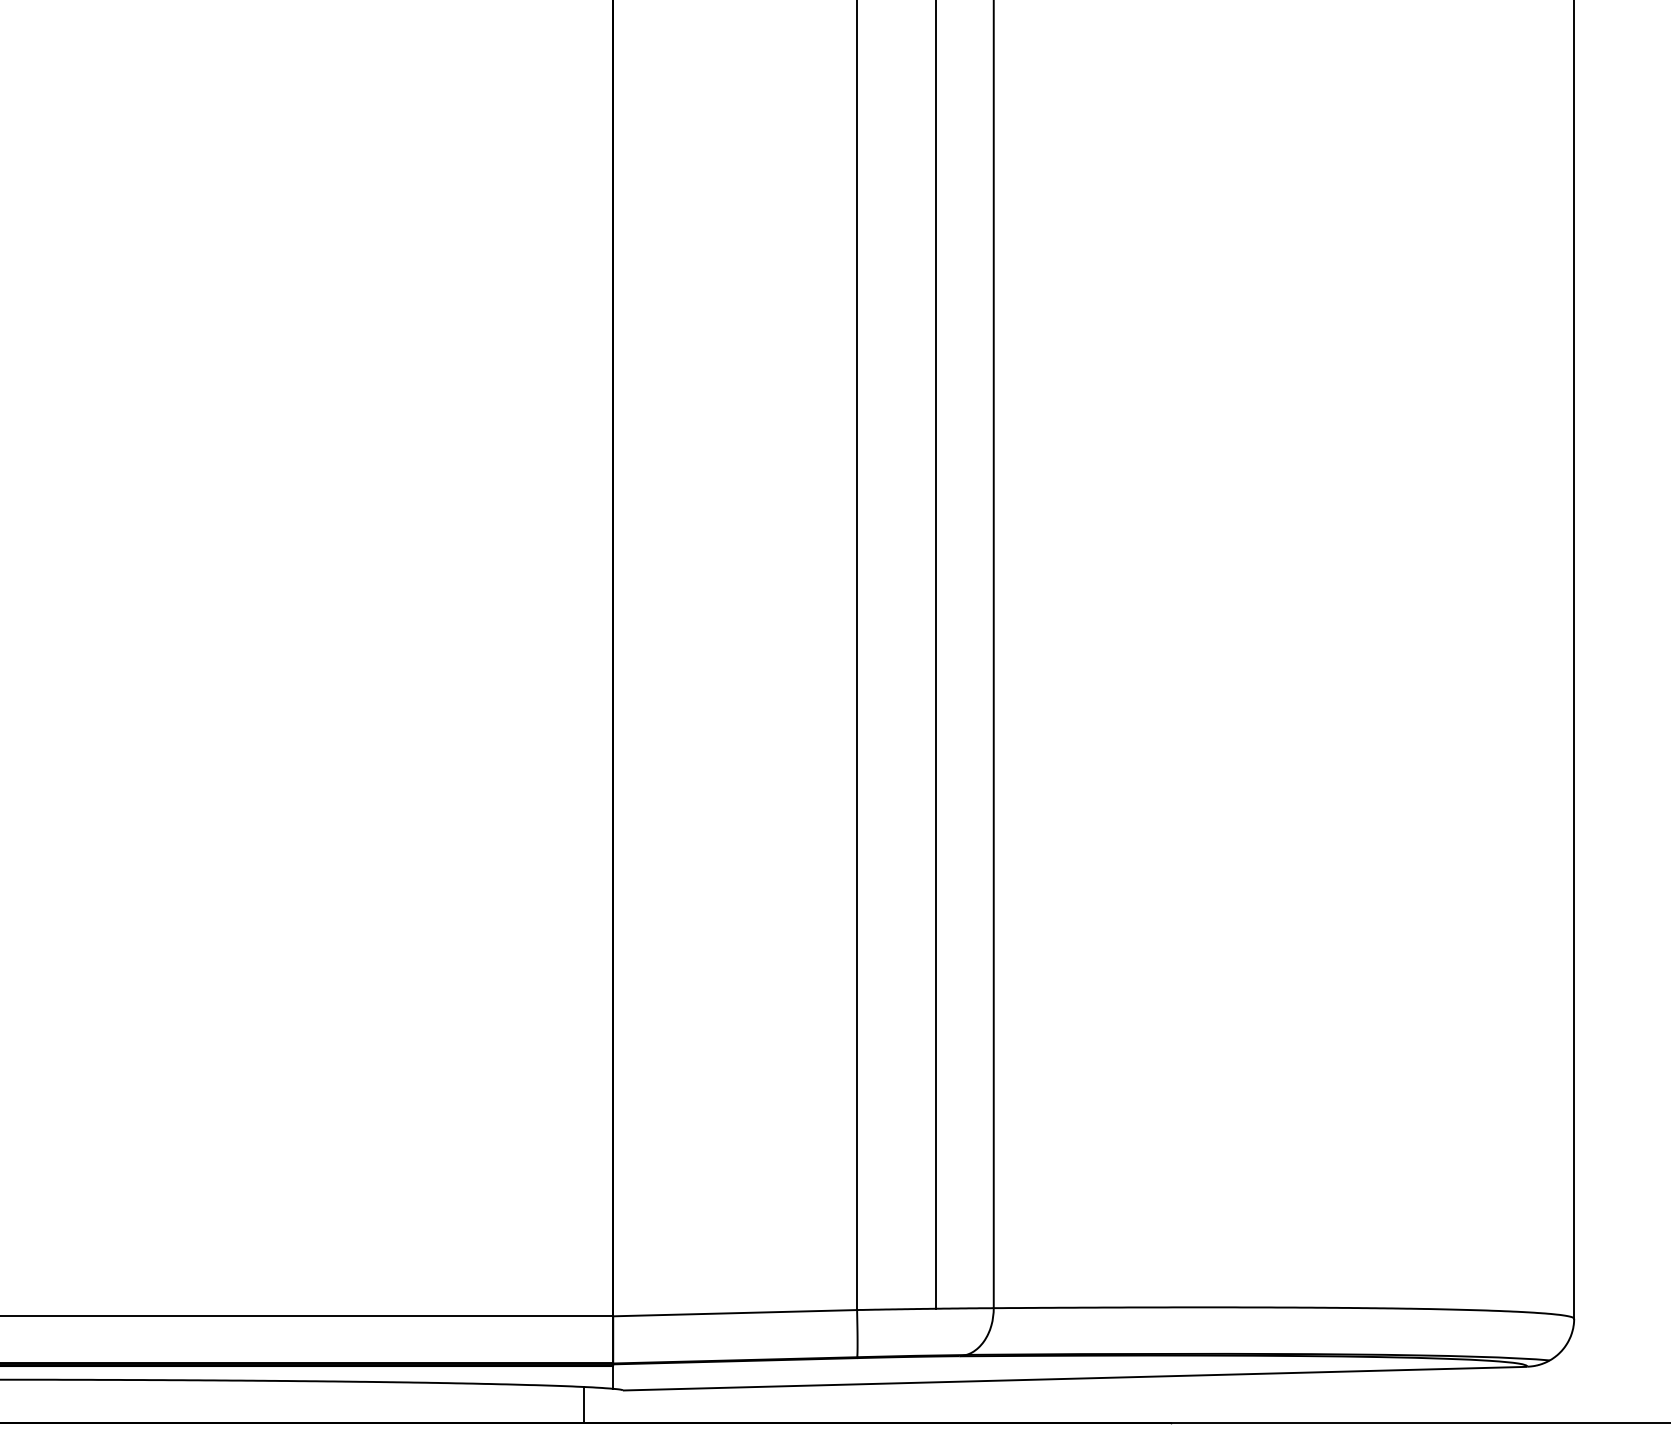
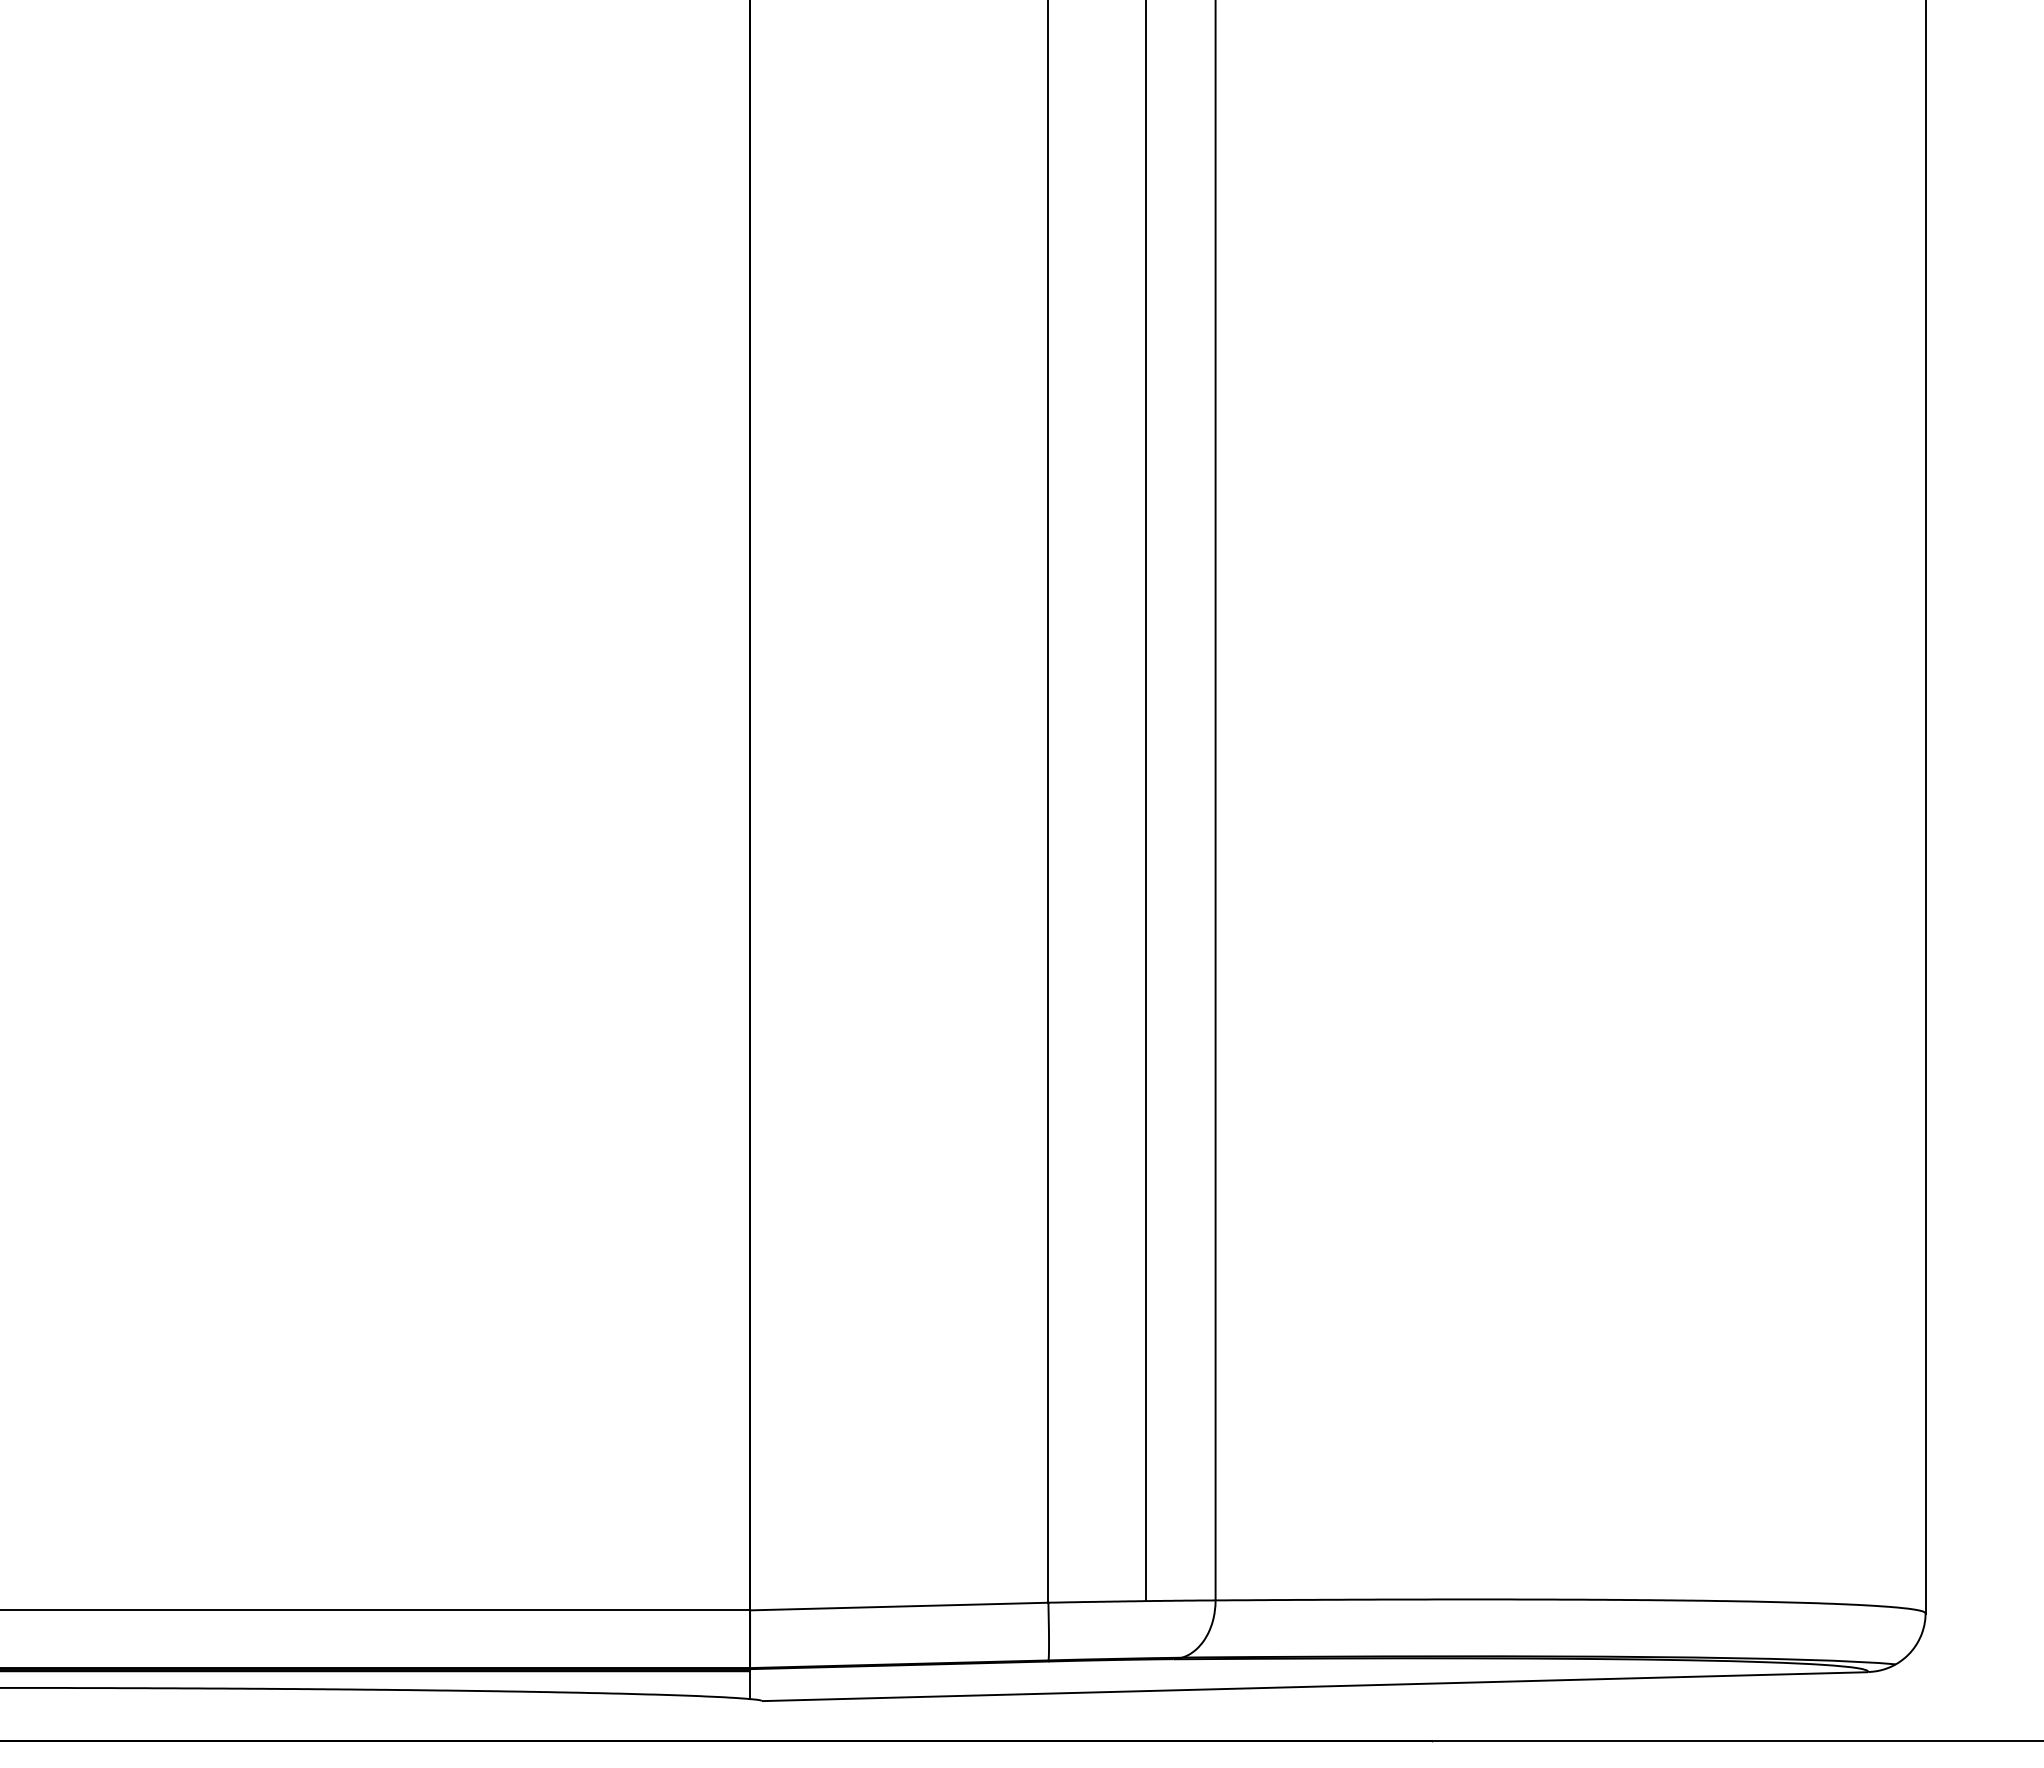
line: (584, 1405) -> (714, 1719), removed

